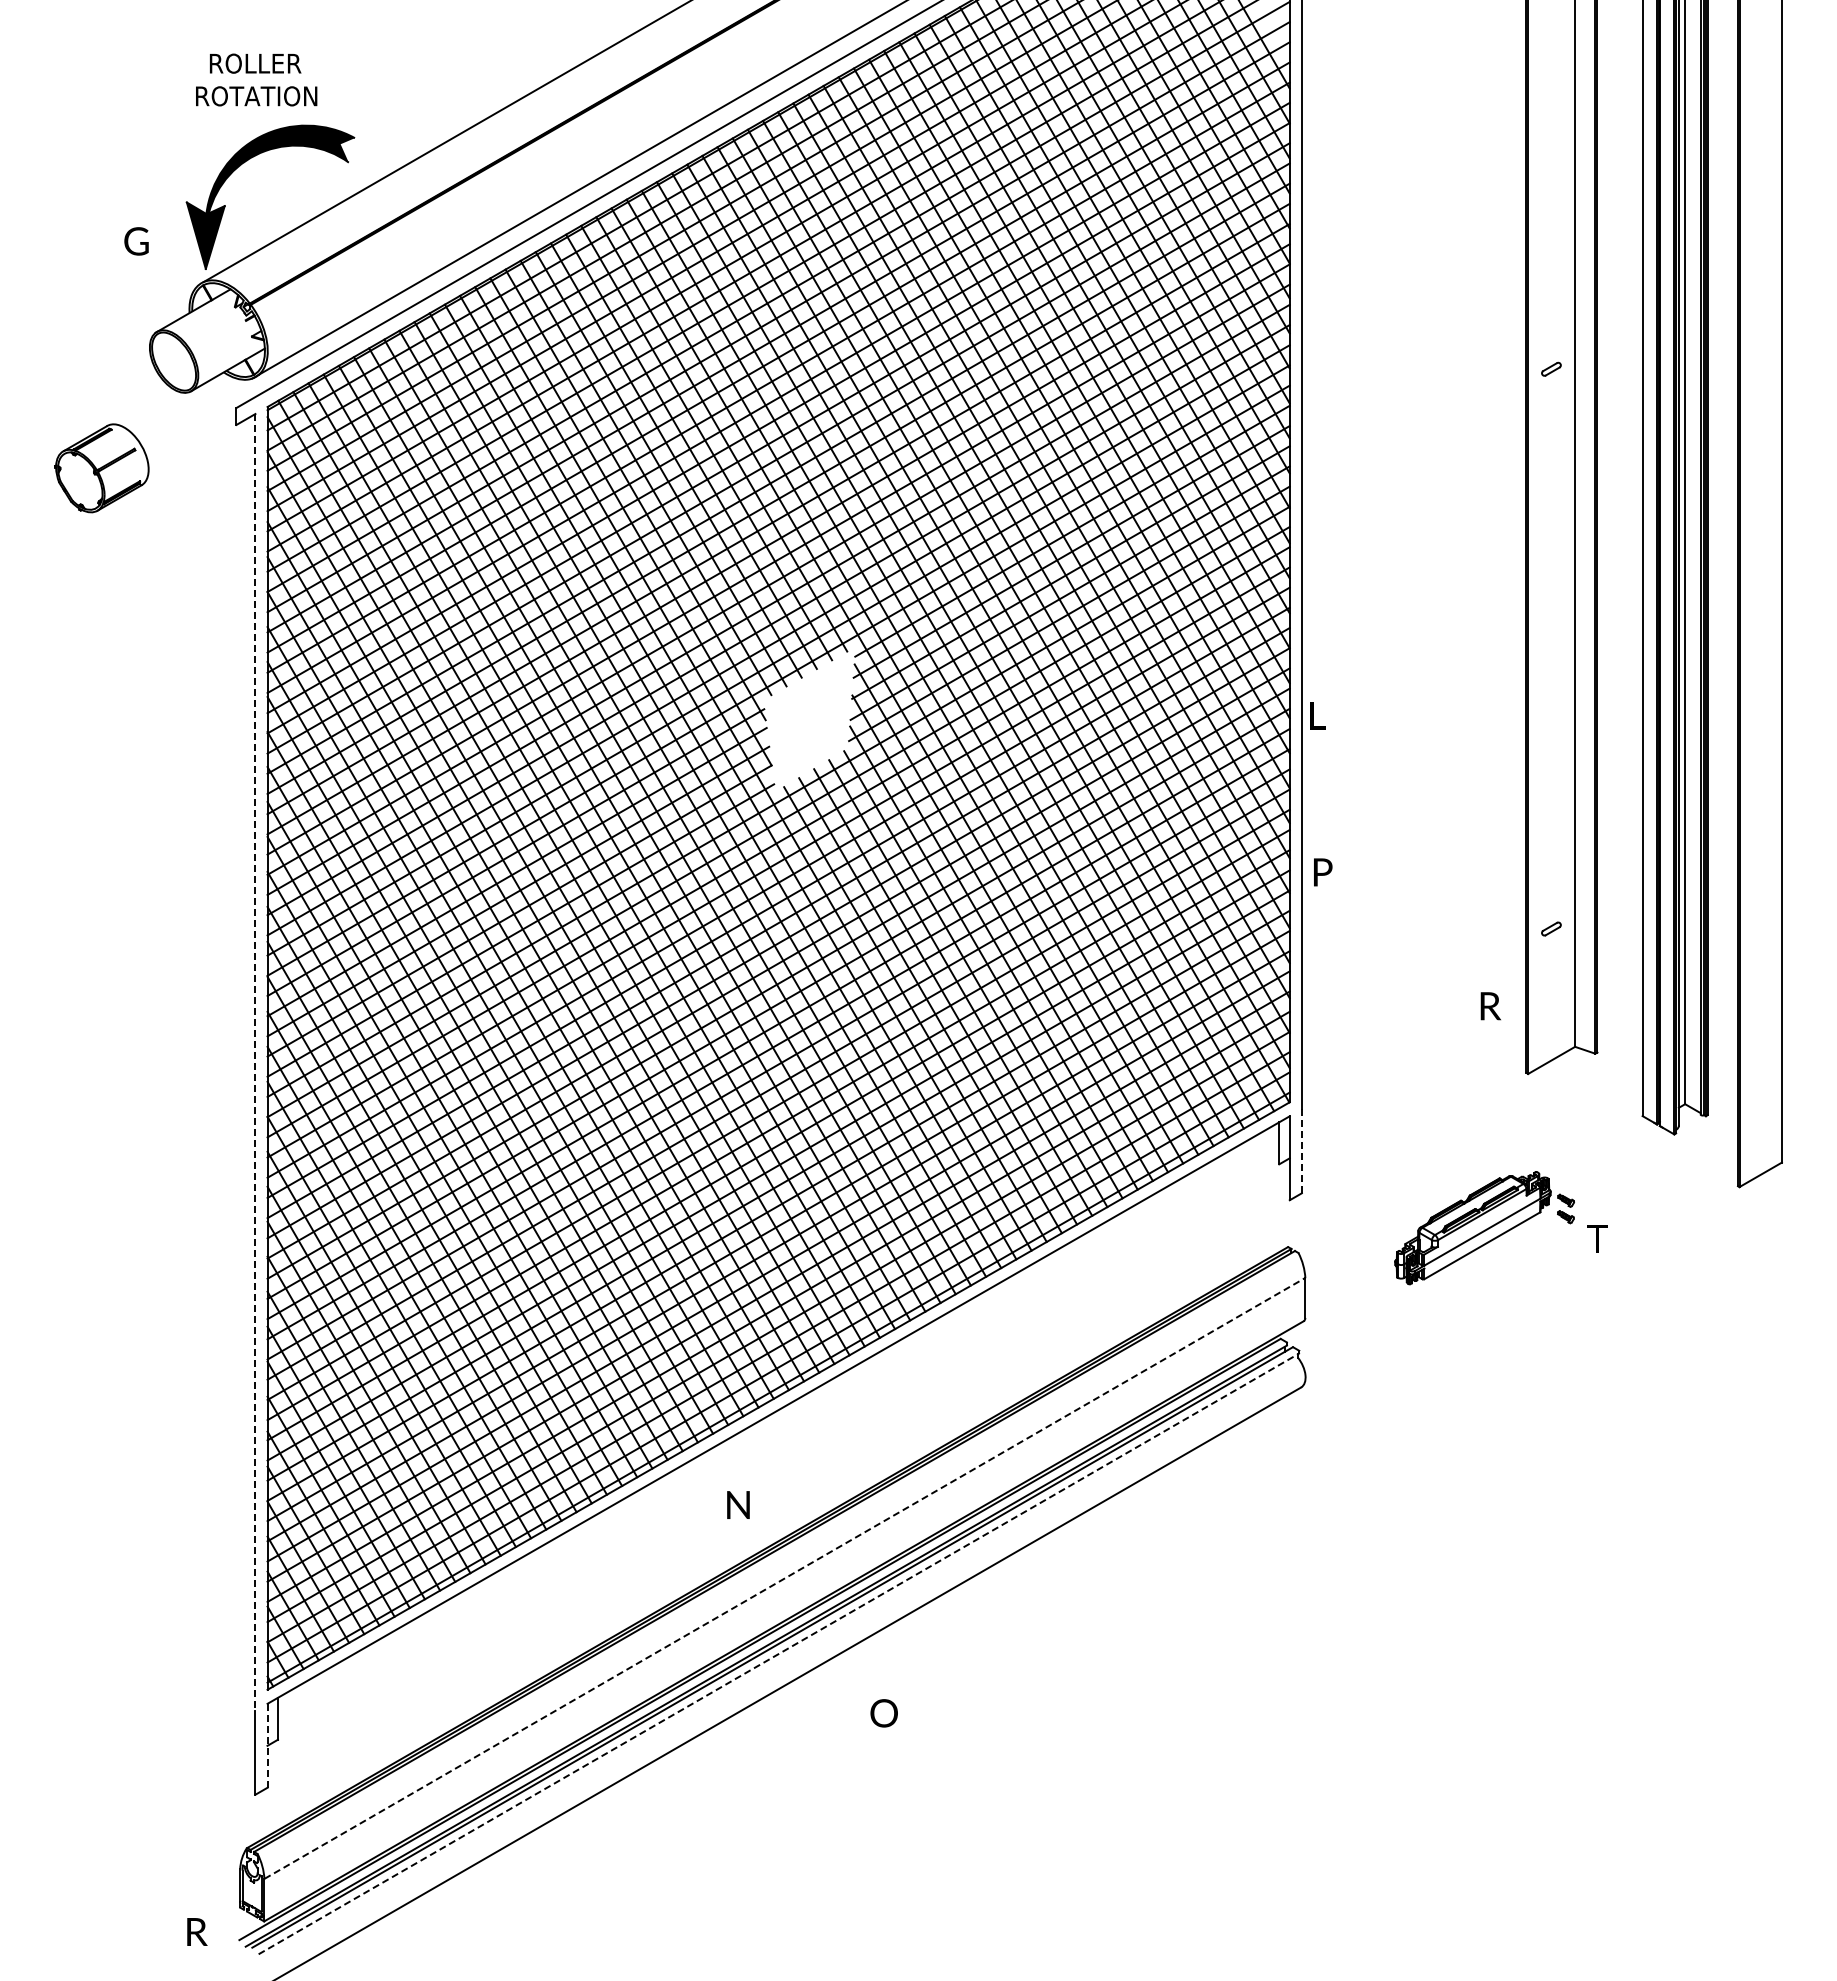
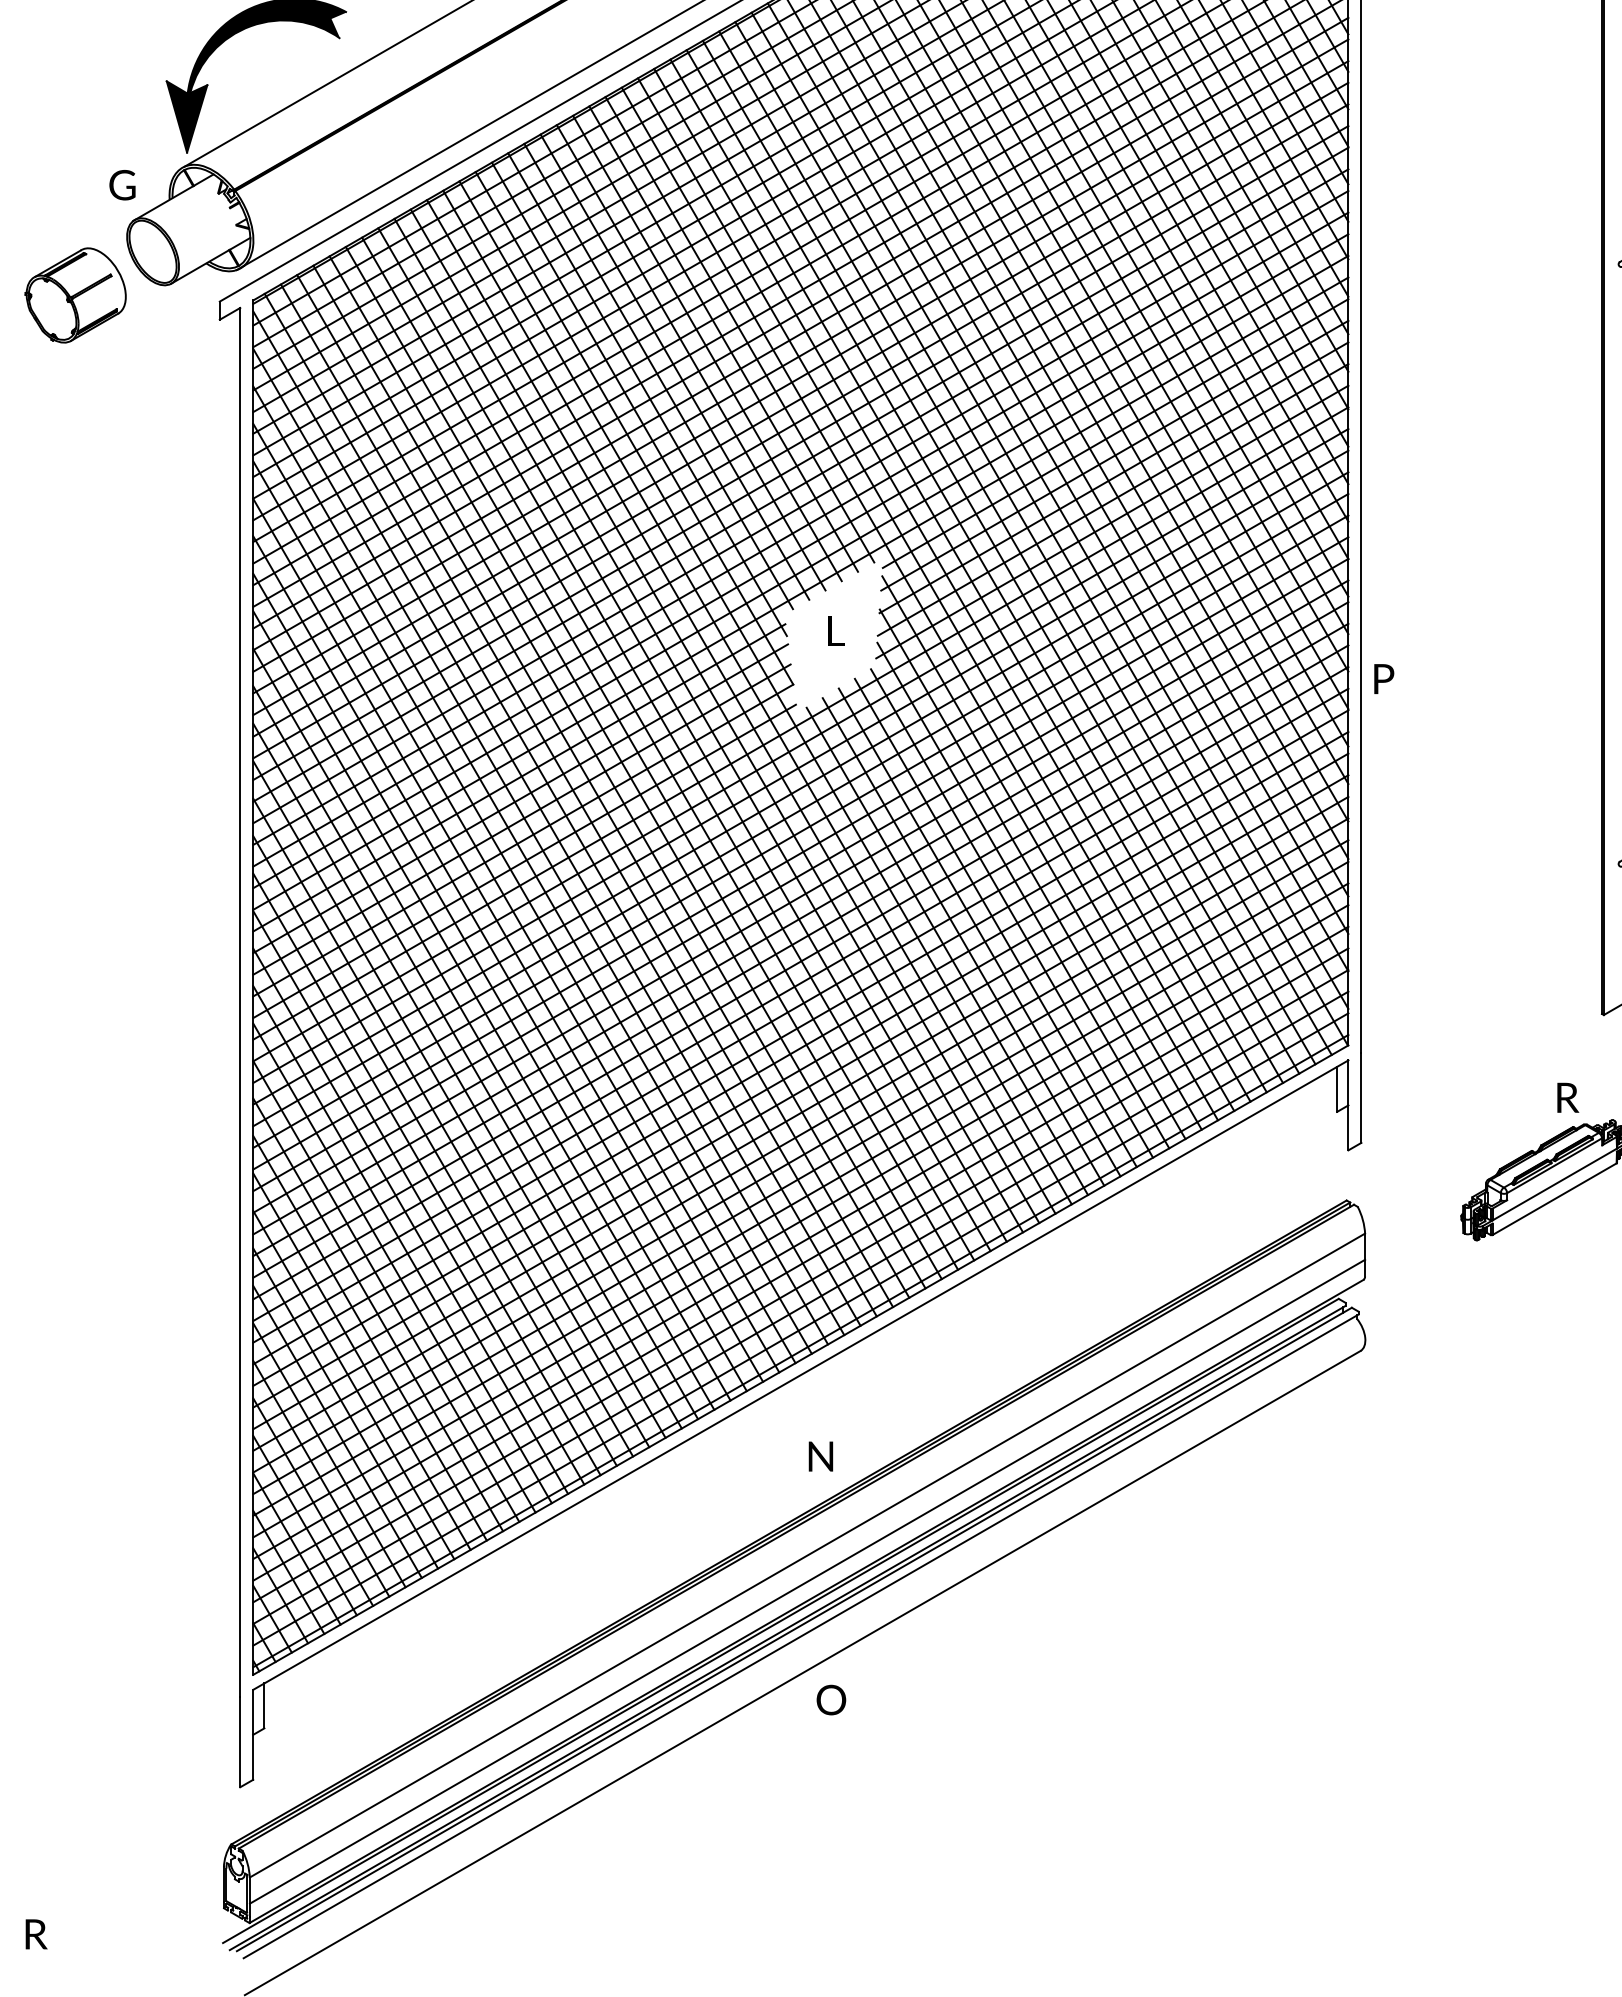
text: (136, 241) -> (122, 185), moved
part: (101, 468) -> (75, 295), moved
text: (1317, 715) -> (835, 630), moved
text: (1323, 872) -> (1384, 679), moved
text: (1490, 1006) -> (1567, 1098), moved
line: (255, 1062) -> (240, 1002), dashed -> solid
line: (1301, 1151) -> (1360, 1098), dashed -> solid
text: (738, 1504) -> (820, 1455), moved
line: (784, 1578) -> (807, 1555), dashed -> solid
line: (784, 1602) -> (807, 1581), added
line: (778, 1653) -> (800, 1635), dashed -> solid
text: (883, 1713) -> (830, 1700), moved
line: (267, 1745) -> (253, 1734), dashed -> solid
text: (197, 1931) -> (36, 1933), moved

